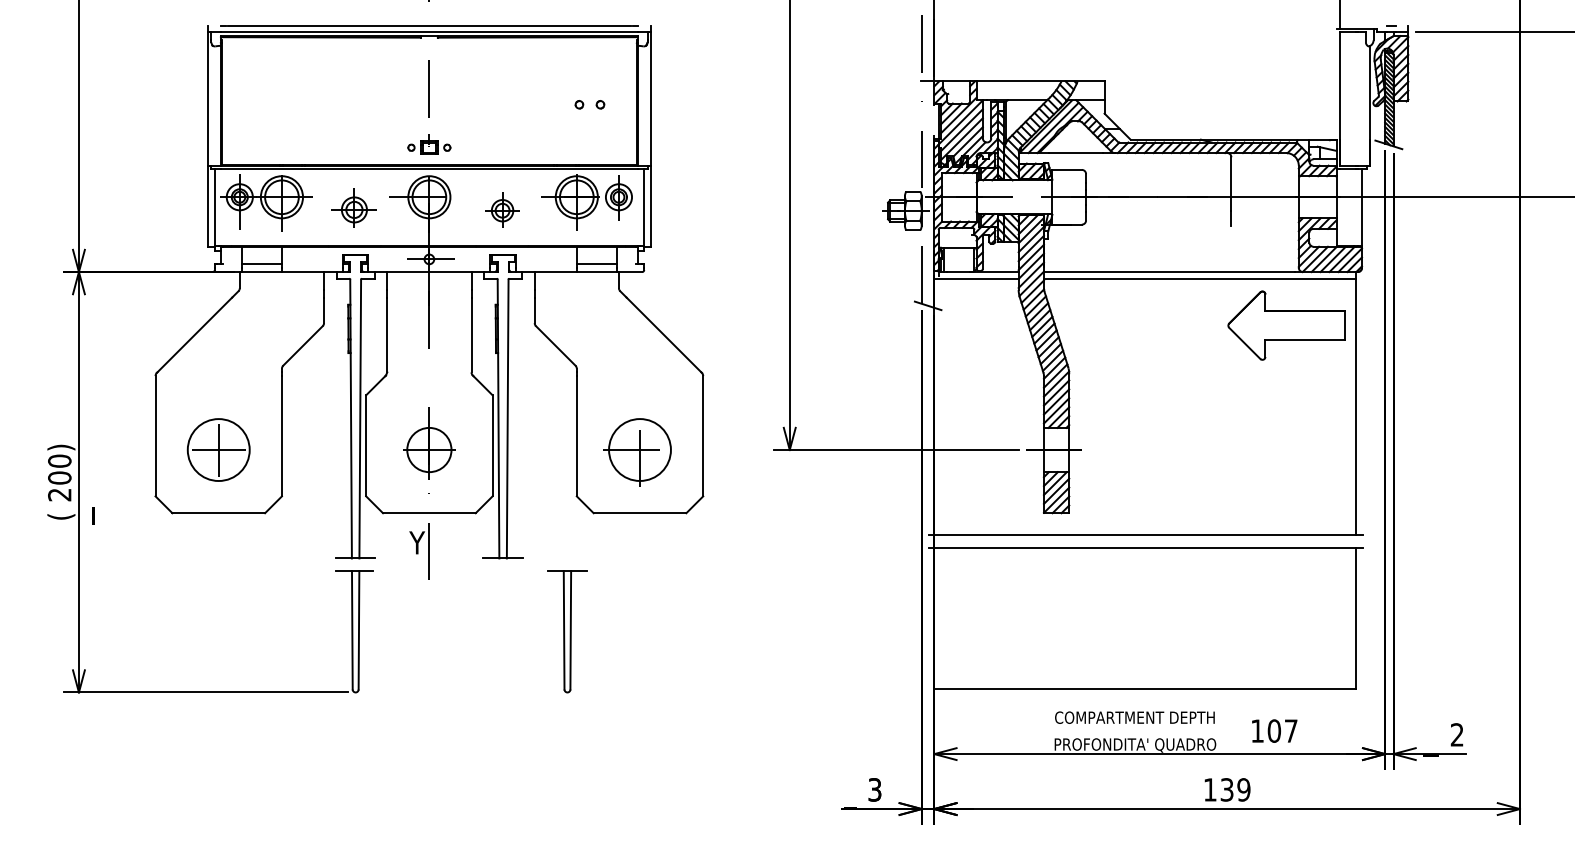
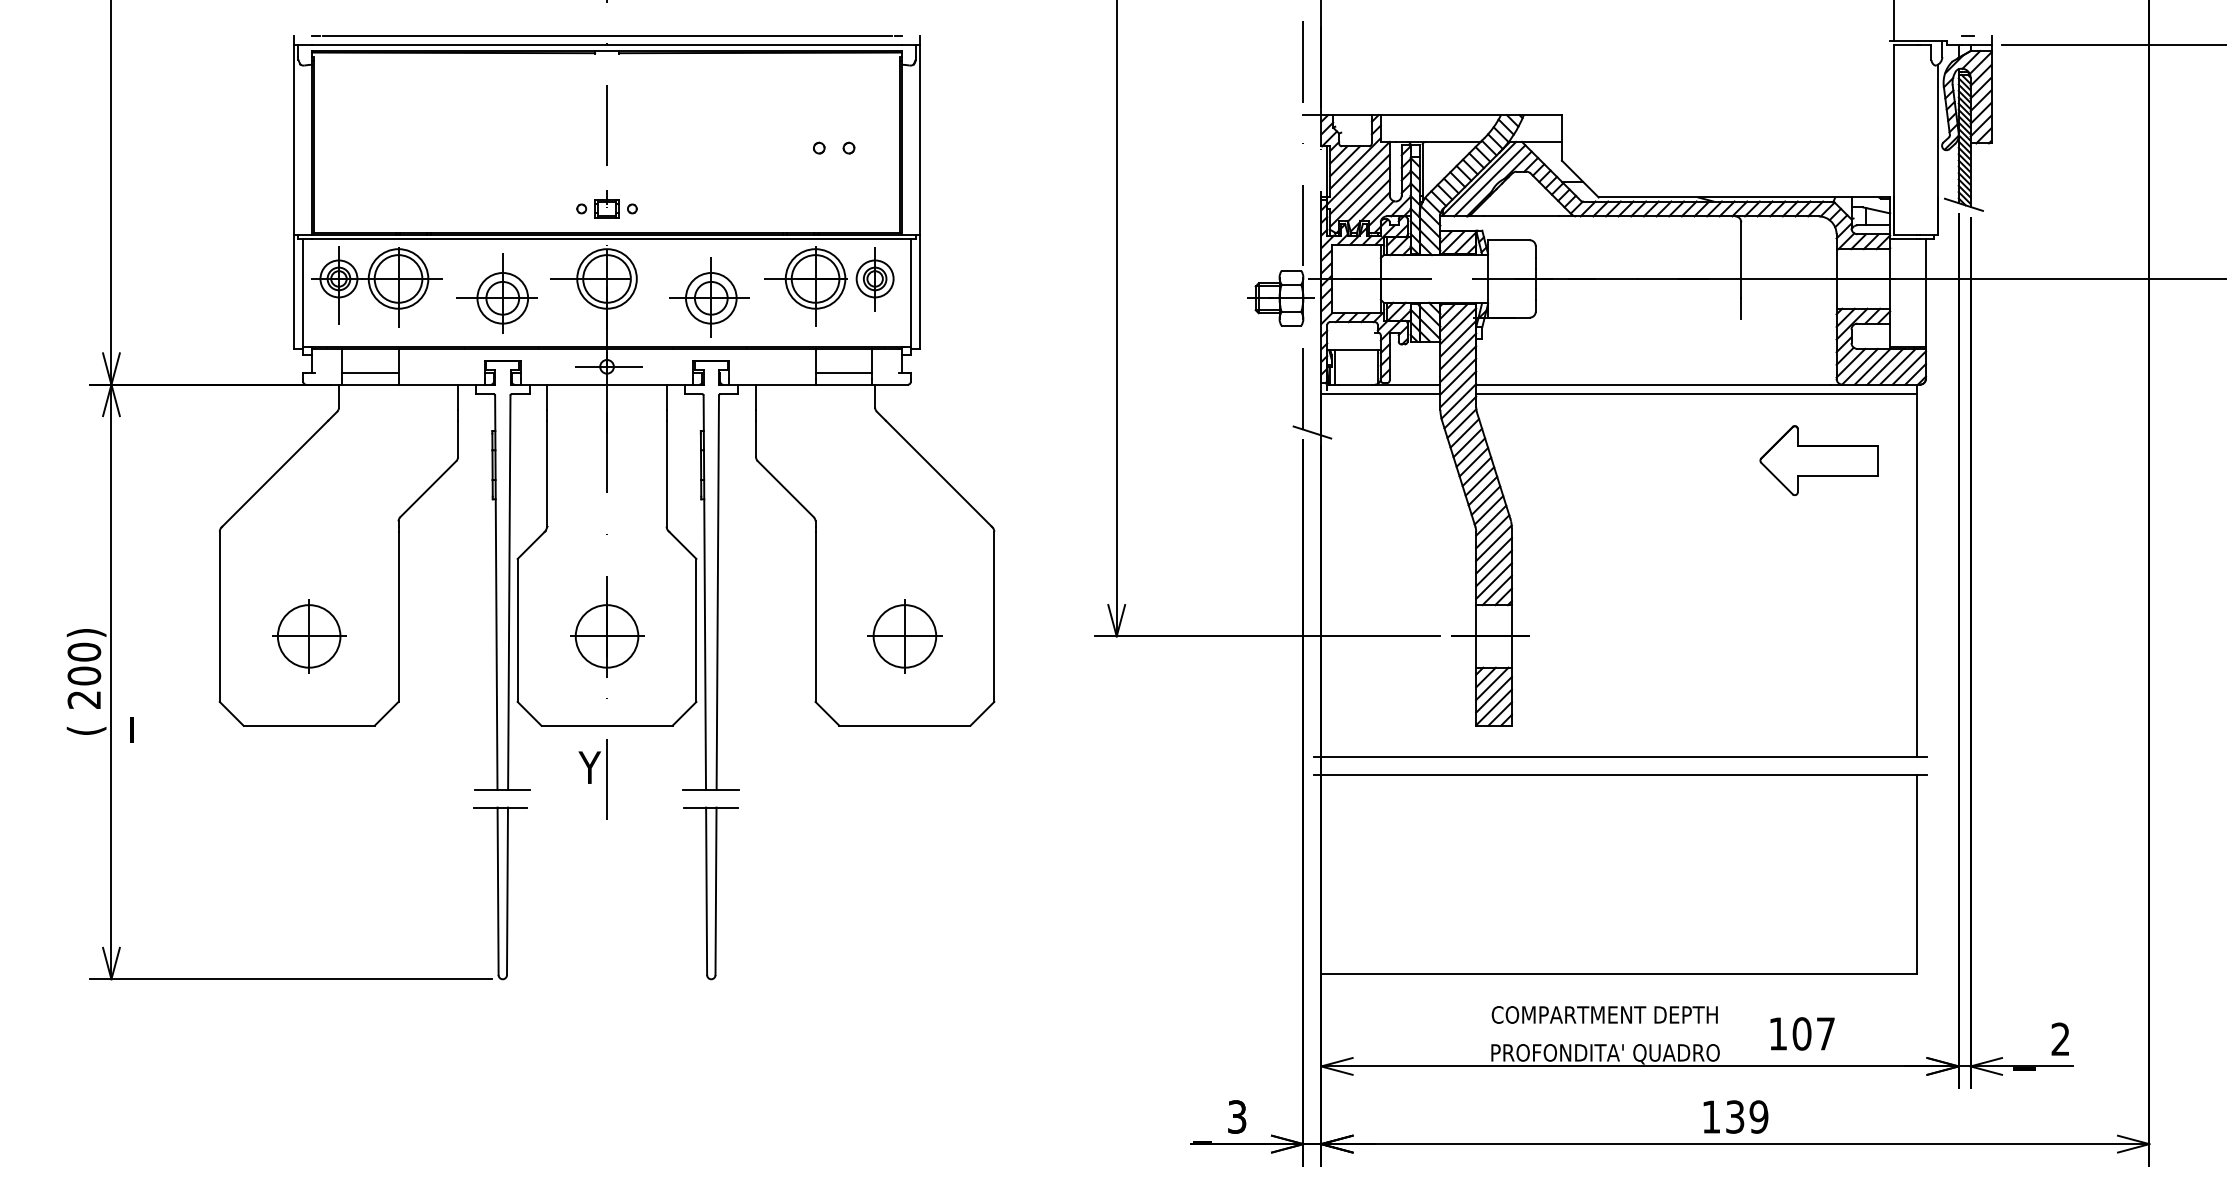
part: (351, 207) -> (496, 293), size x1.43
part: (501, 210) -> (709, 297), size x1.67
part: (1286, 325) -> (1818, 460), size x0.71
circle: (218, 450) -> (308, 636), size x0.71
part: (639, 450) -> (904, 636), size x0.71
part: (566, 631) -> (710, 893), moved

